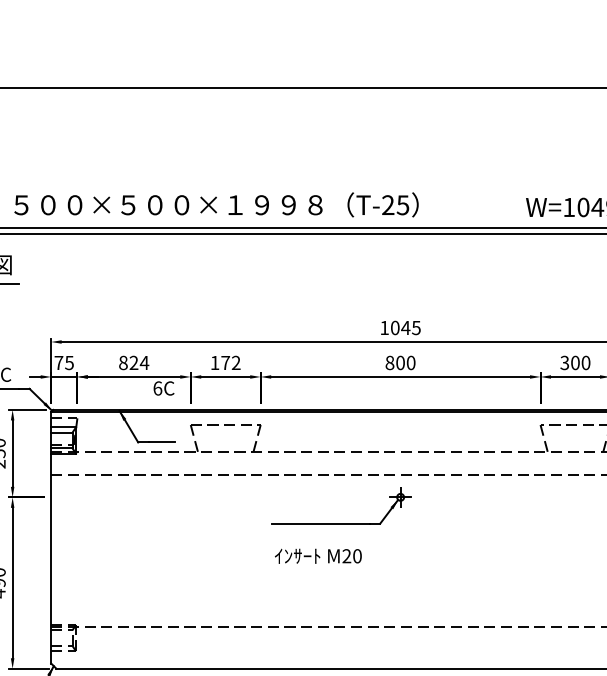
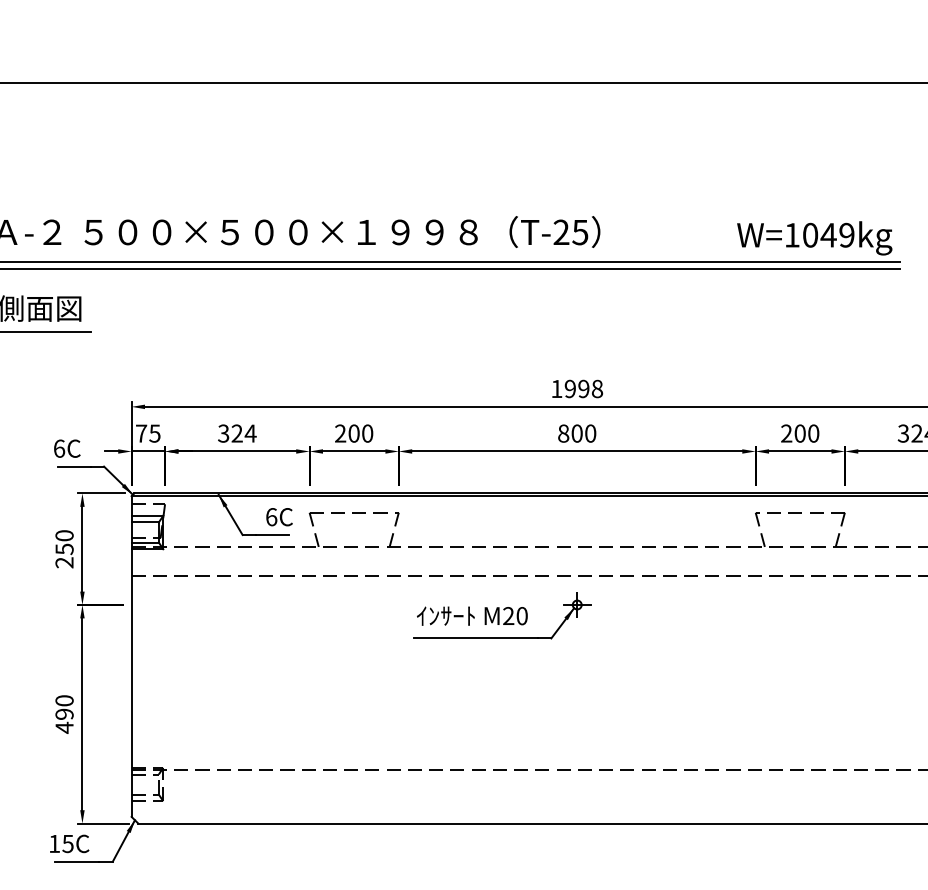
text: (405, 327) -> (583, 388), 1045 -> 1998
text: (123, 362) -> (223, 433), 824 -> 324
text: (225, 362) -> (354, 433), 172 -> 200
text: (564, 362) -> (786, 433), 300 -> 200
text: (164, 388) -> (279, 517), moved
text: (318, 555) -> (472, 615), moved

